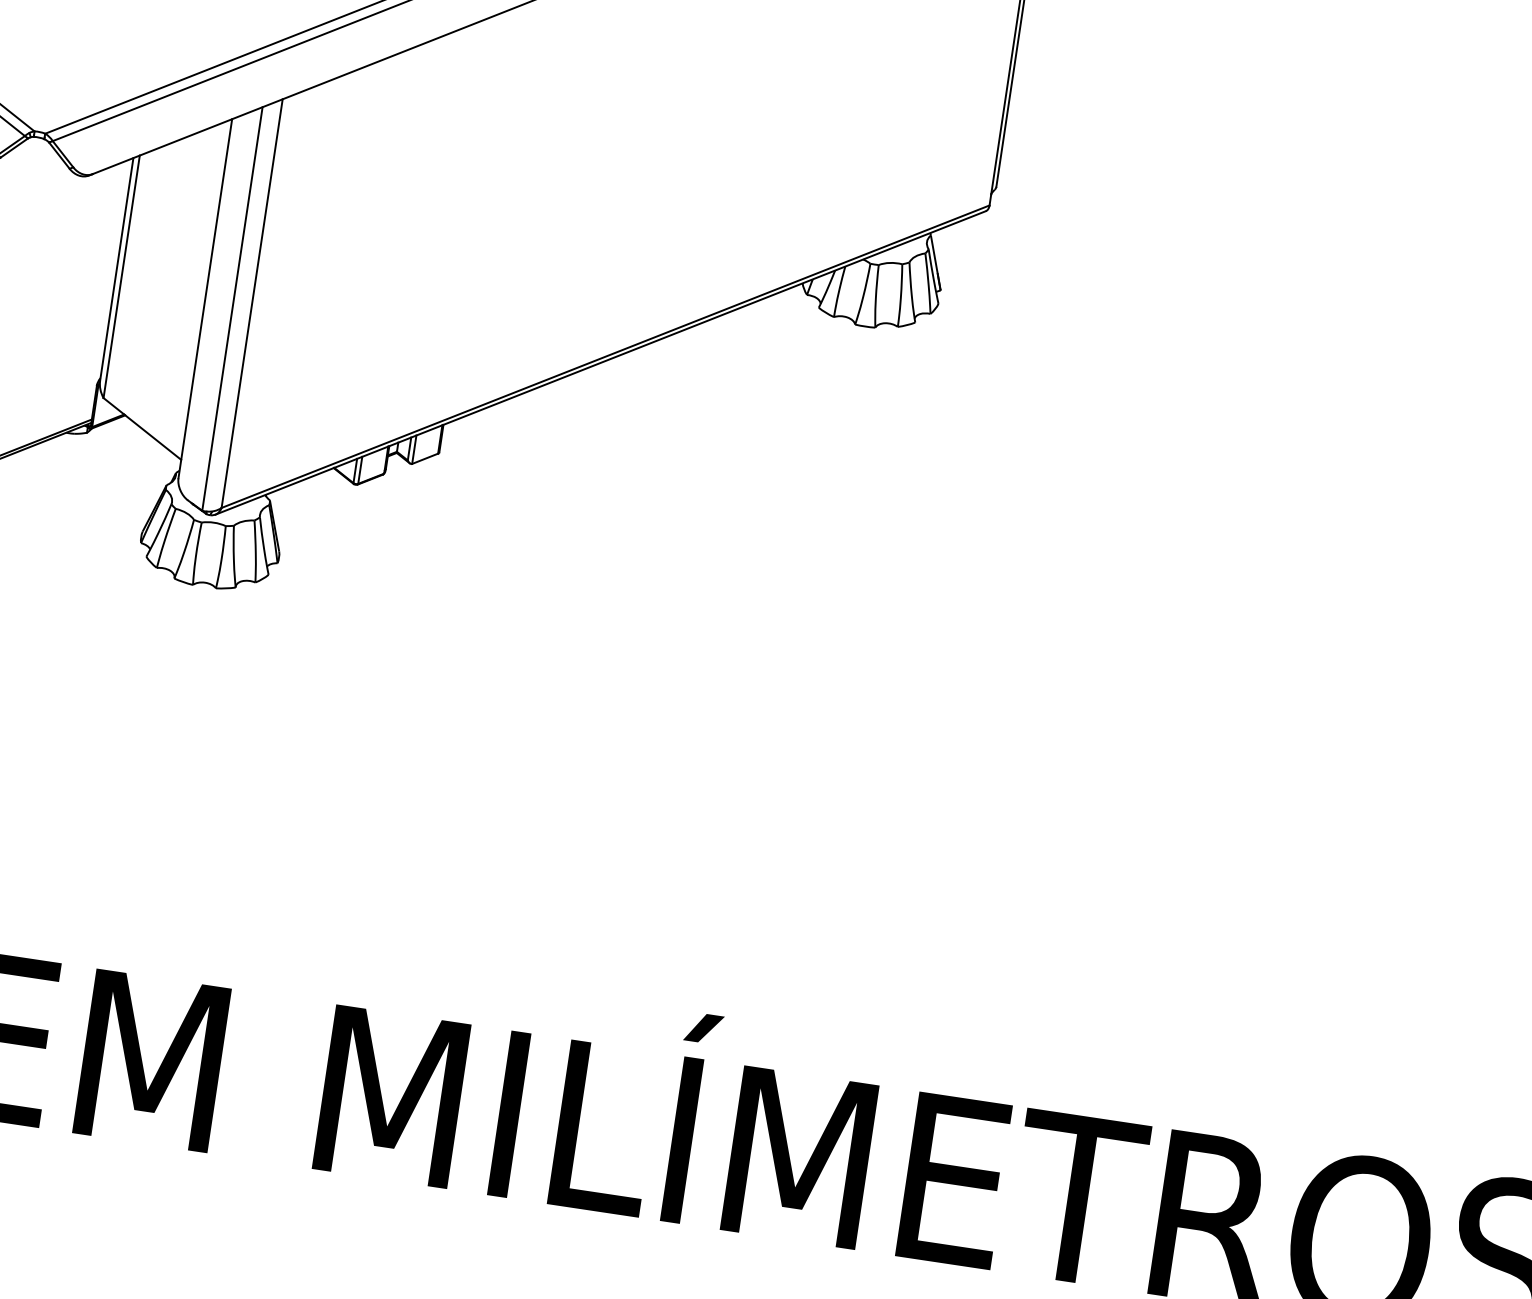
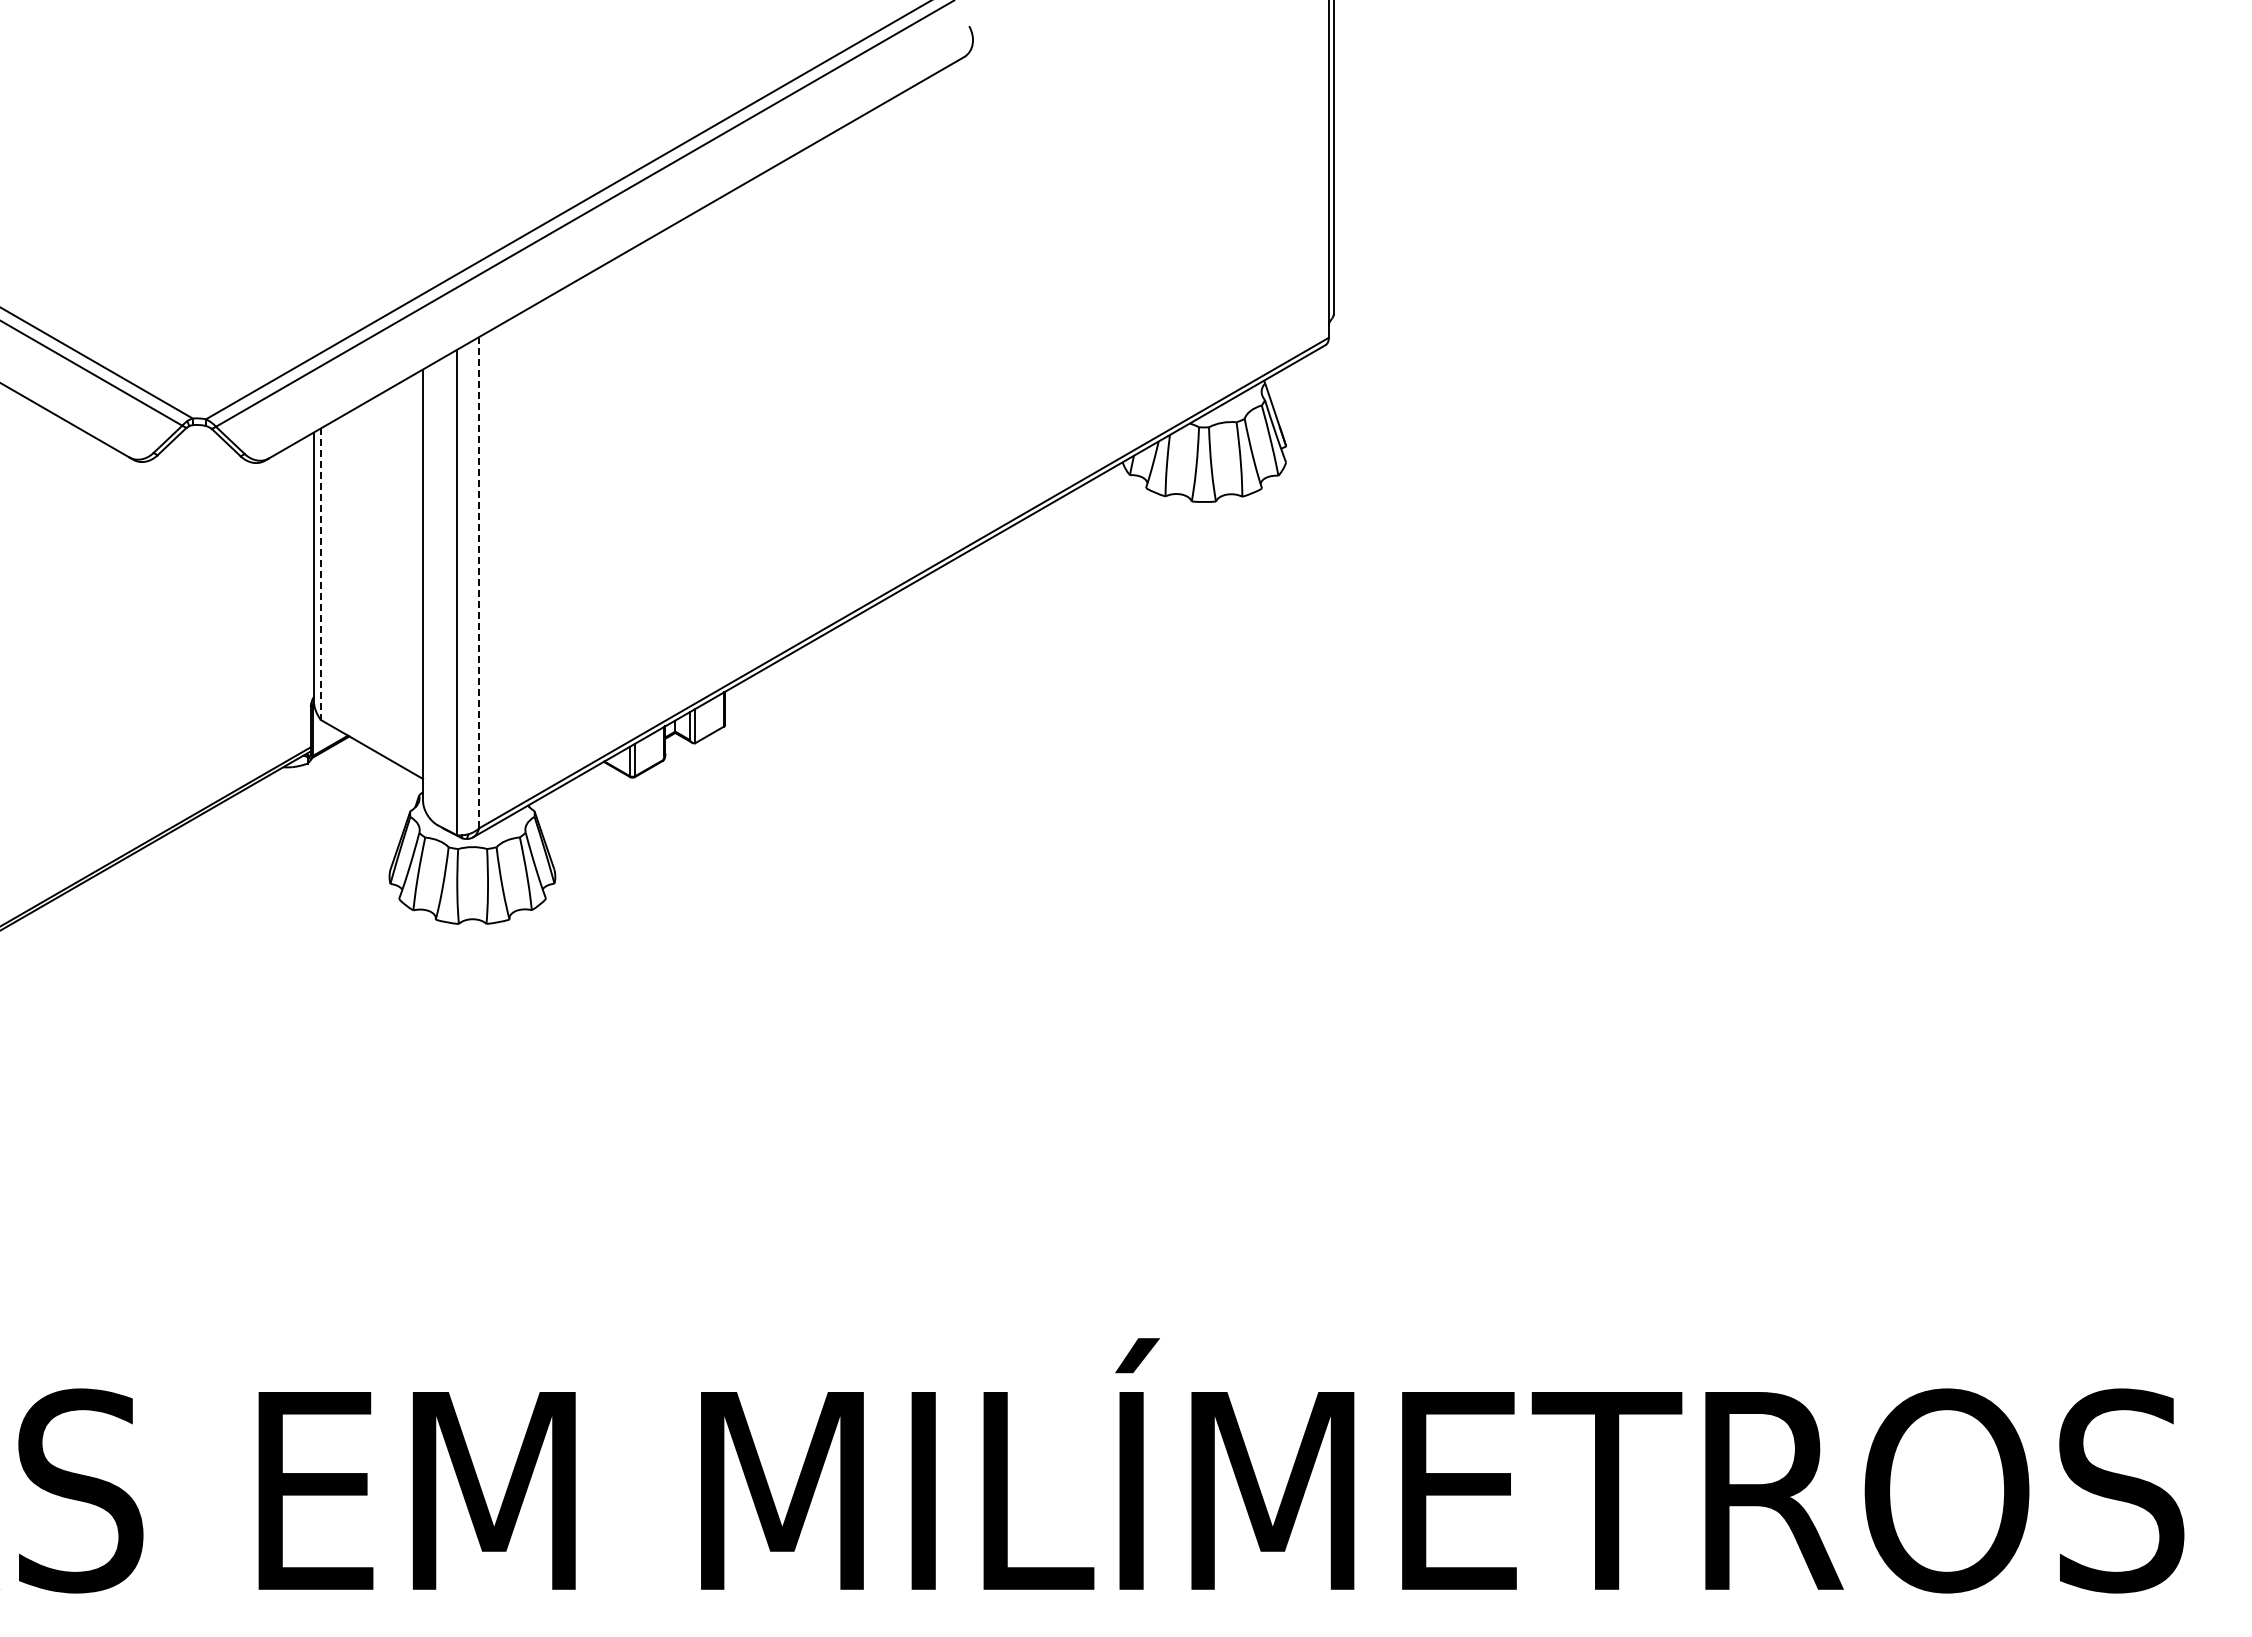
line: (121, 276) -> (320, 574), solid -> dashed
line: (252, 303) -> (479, 582), solid -> dashed

